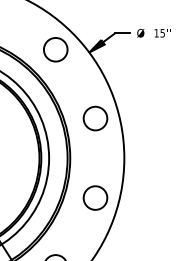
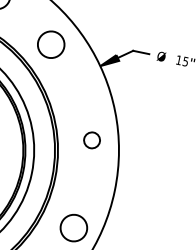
circle: (55, 49) -> (50, 44), moved
circle: (95, 118) -> (92, 140), size x0.6

